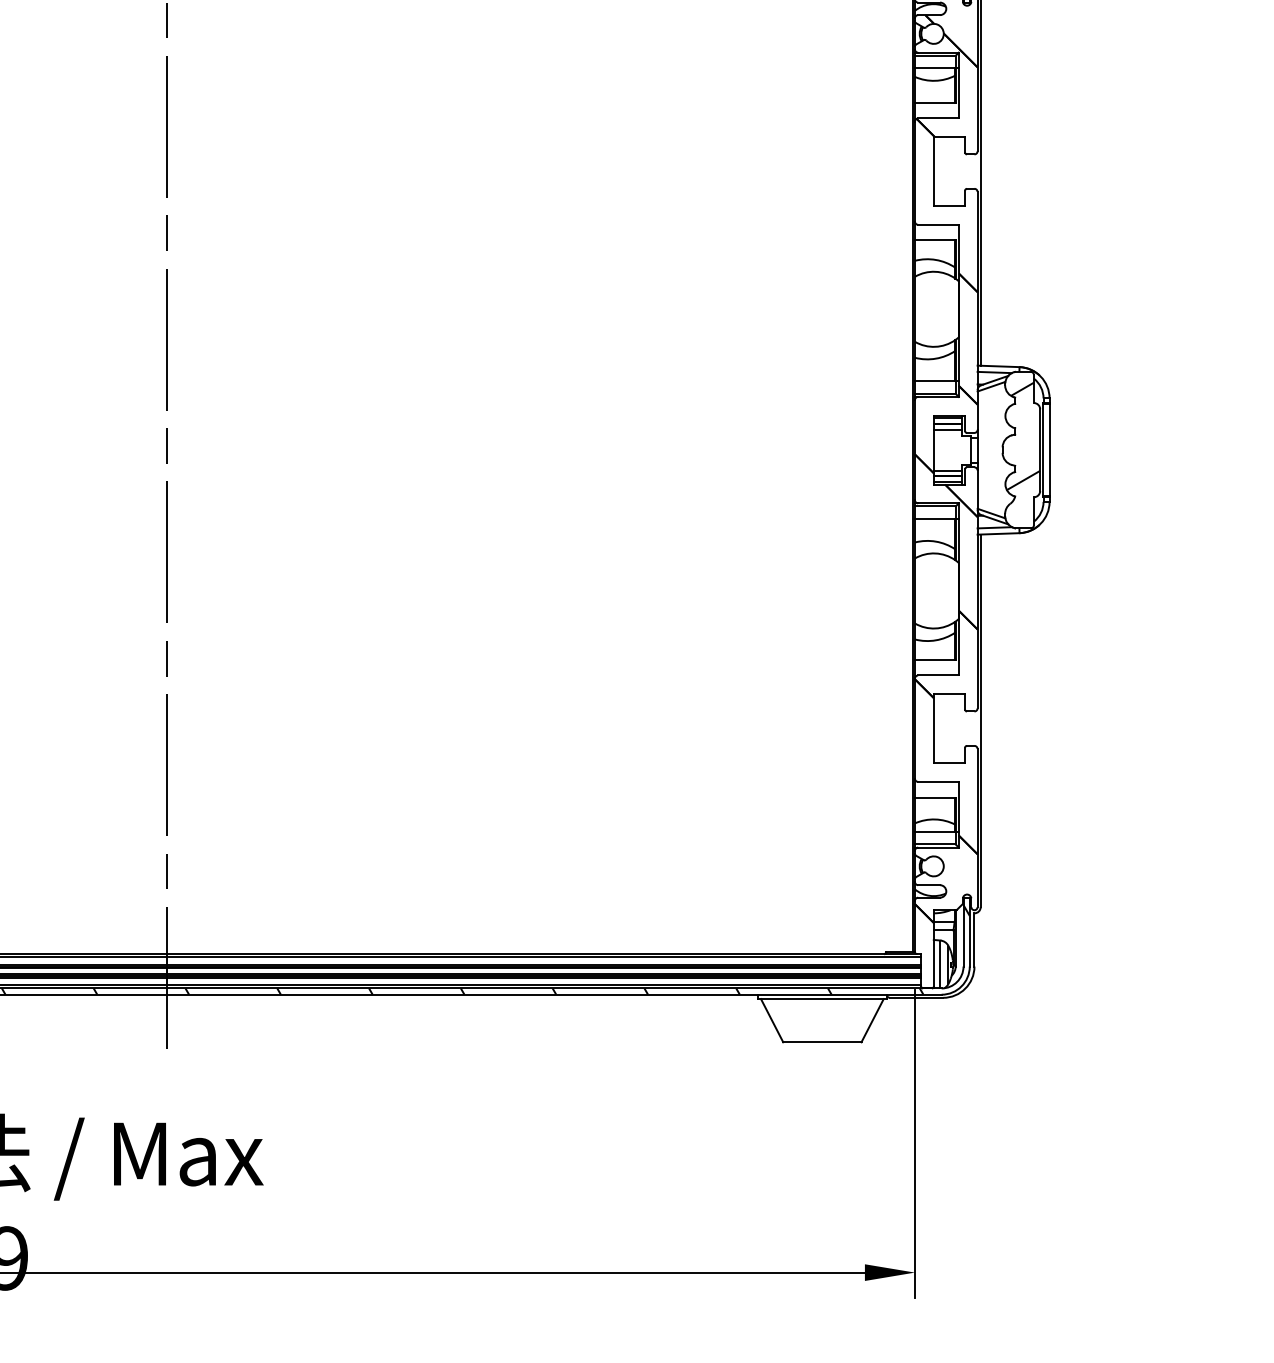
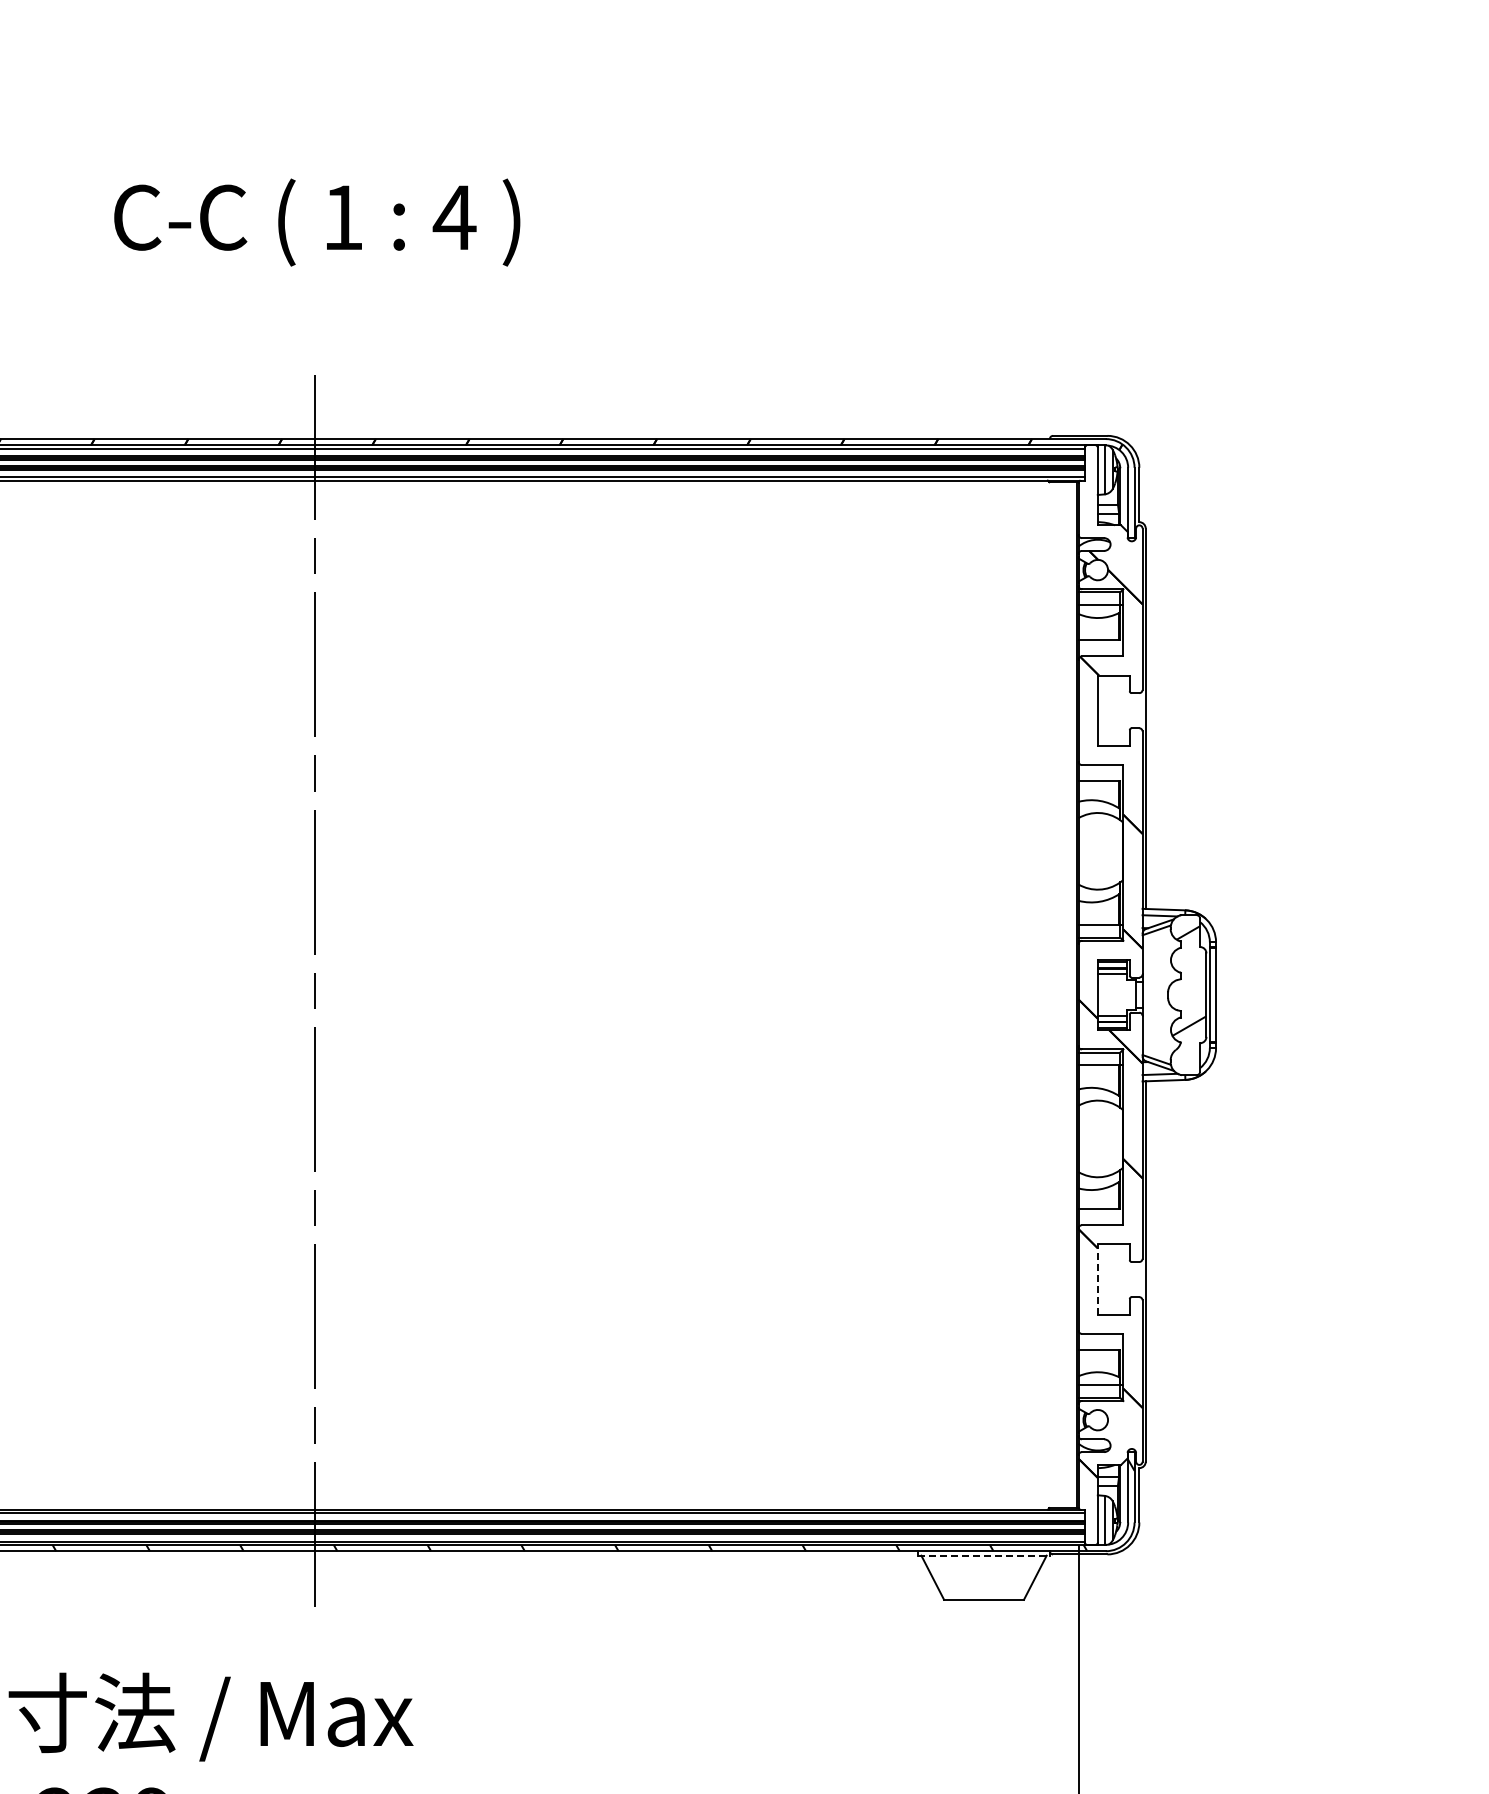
line: (933, 728) -> (1097, 1279), solid -> dashed
line: (822, 998) -> (984, 1555), solid -> dashed

